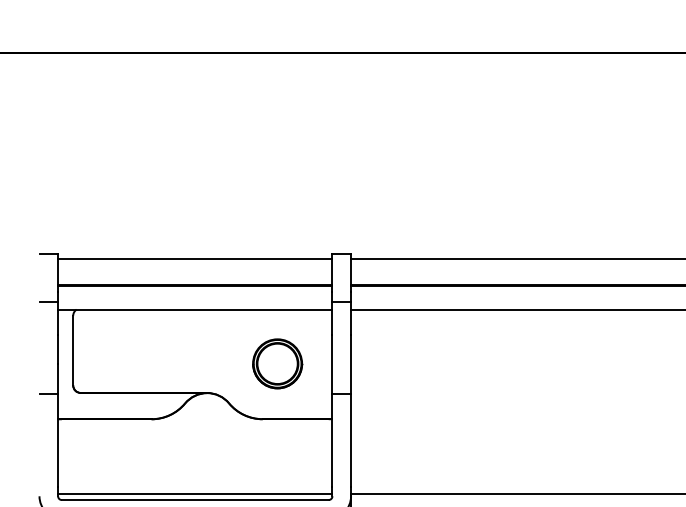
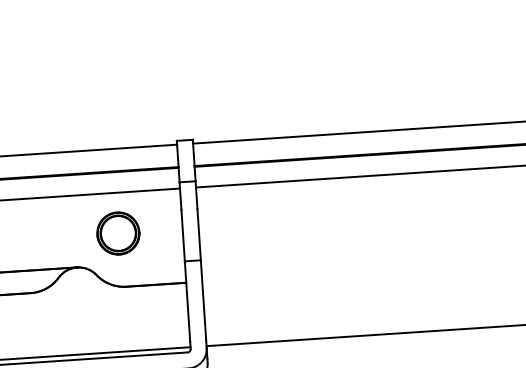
part: (277, 363) -> (118, 233), moved

